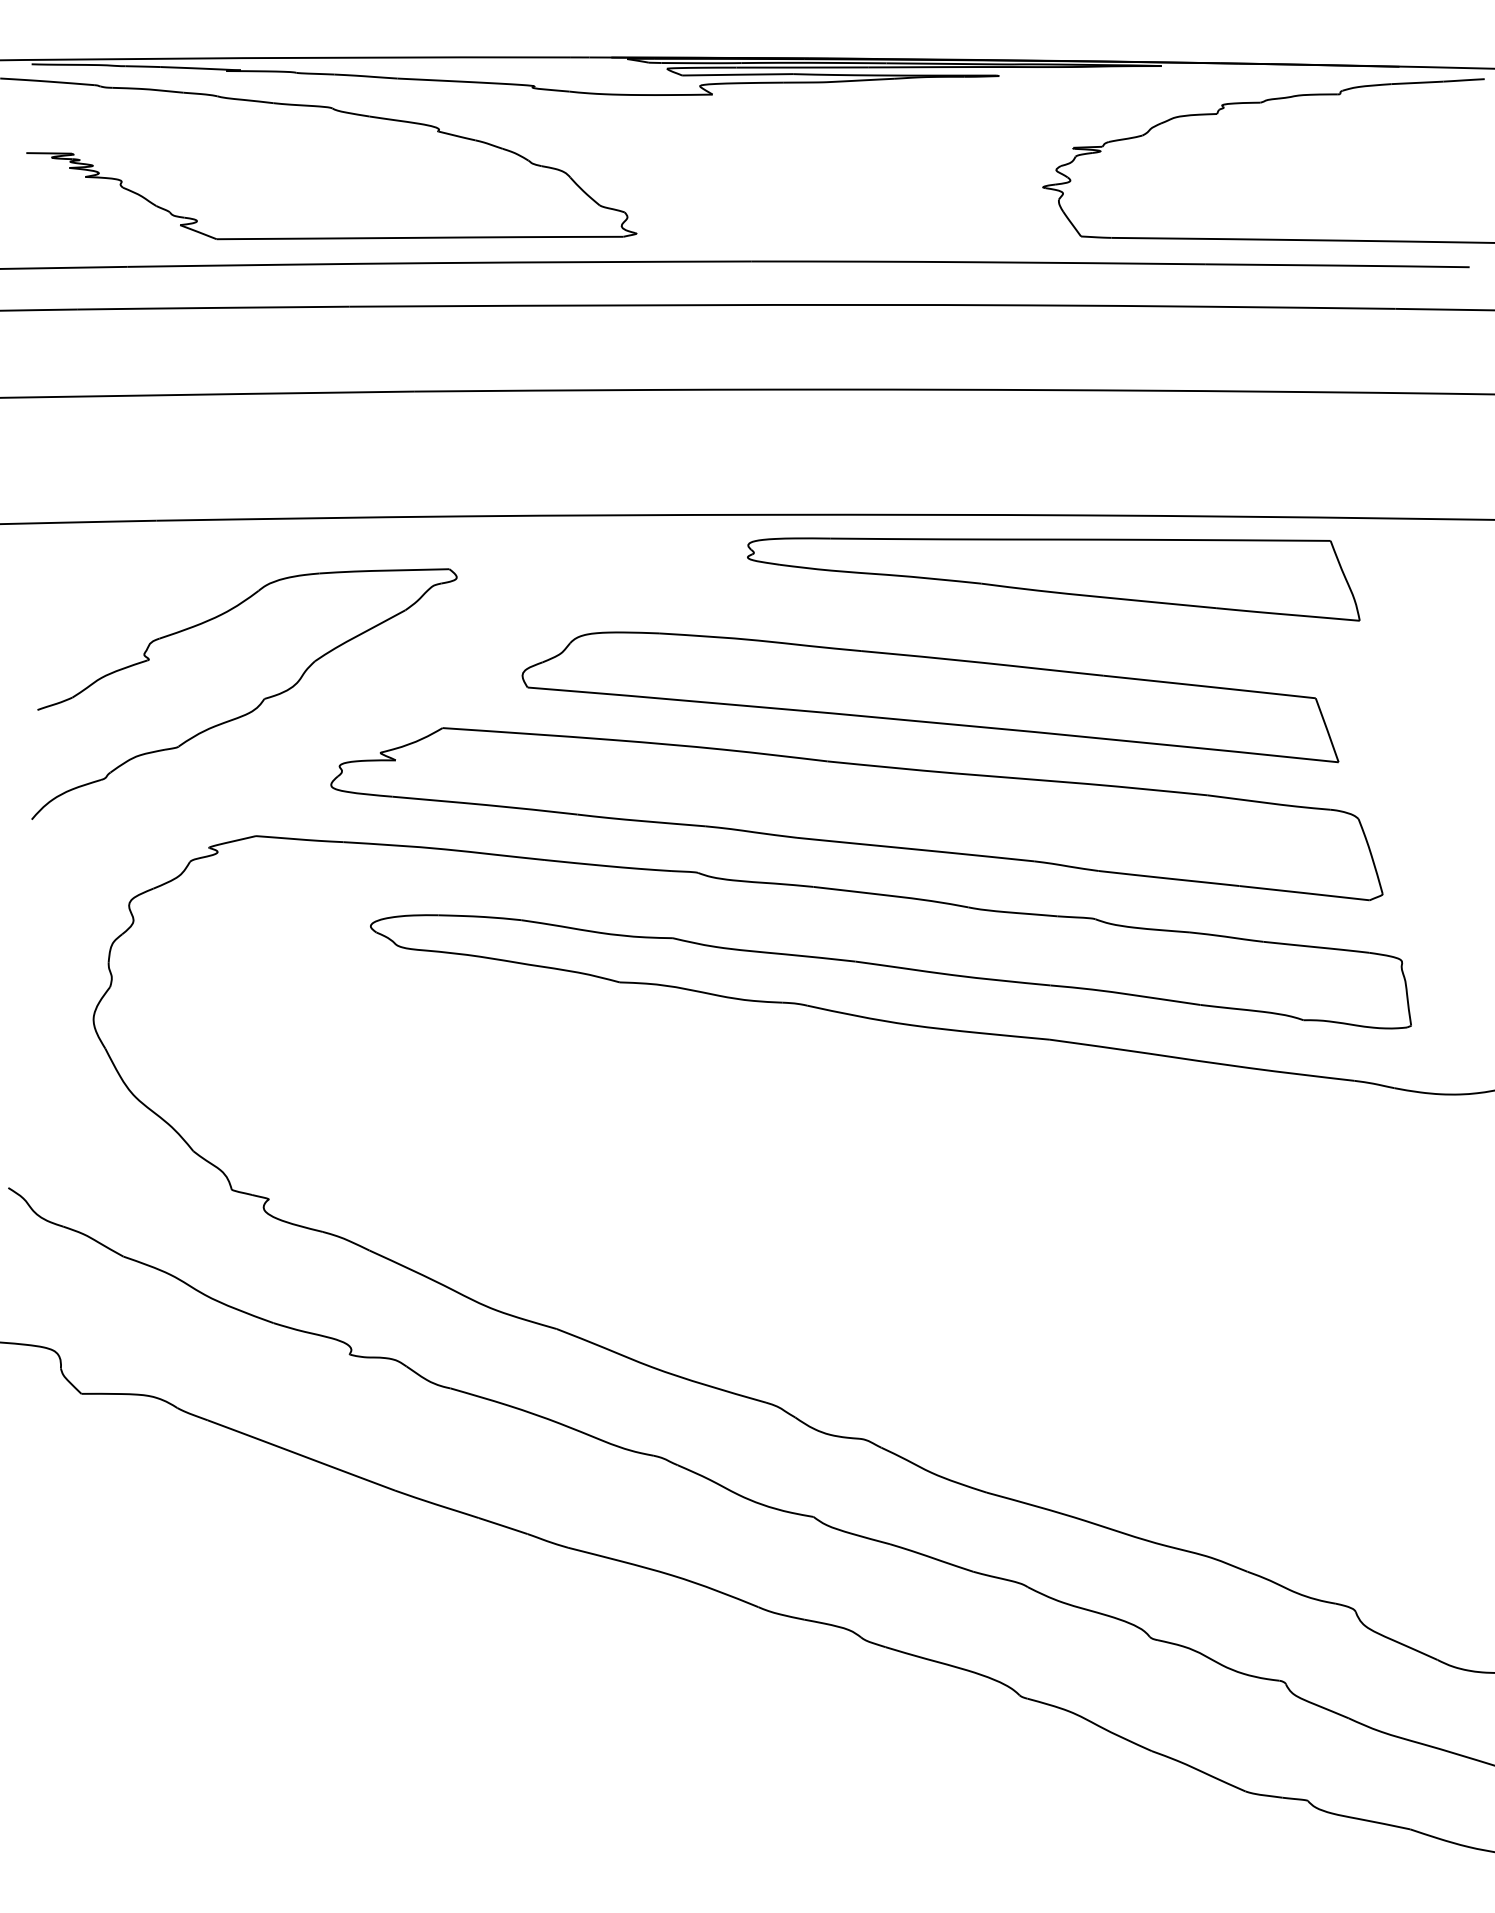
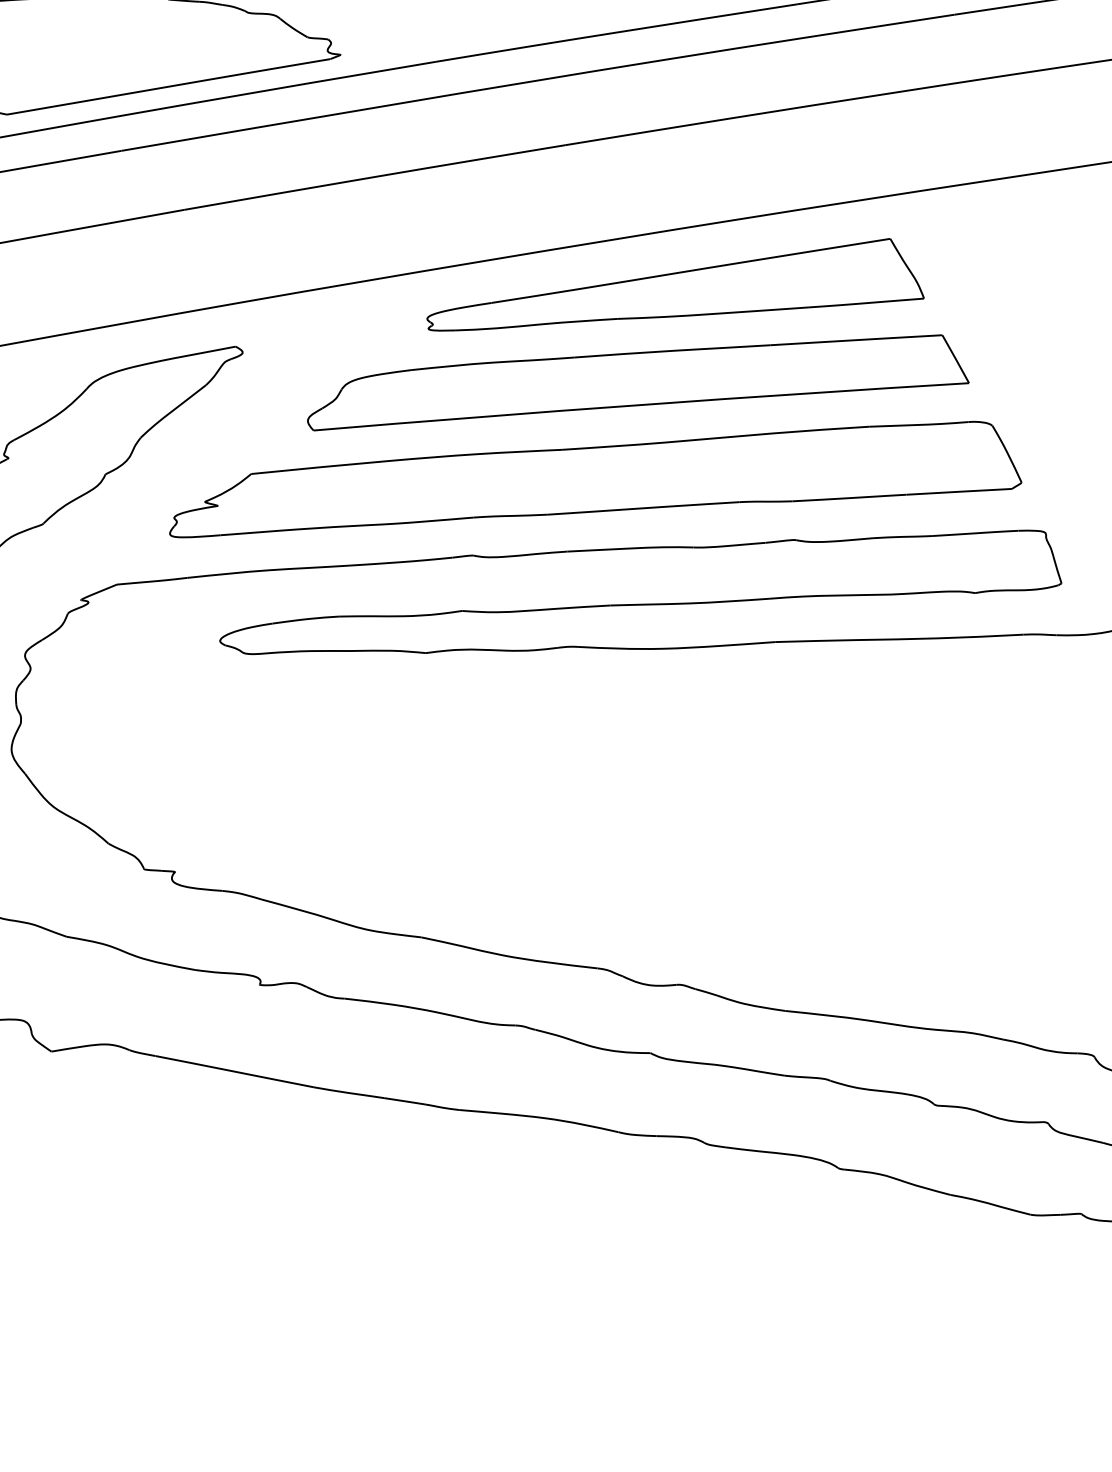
part: (1053, 579) -> (674, 306), moved

